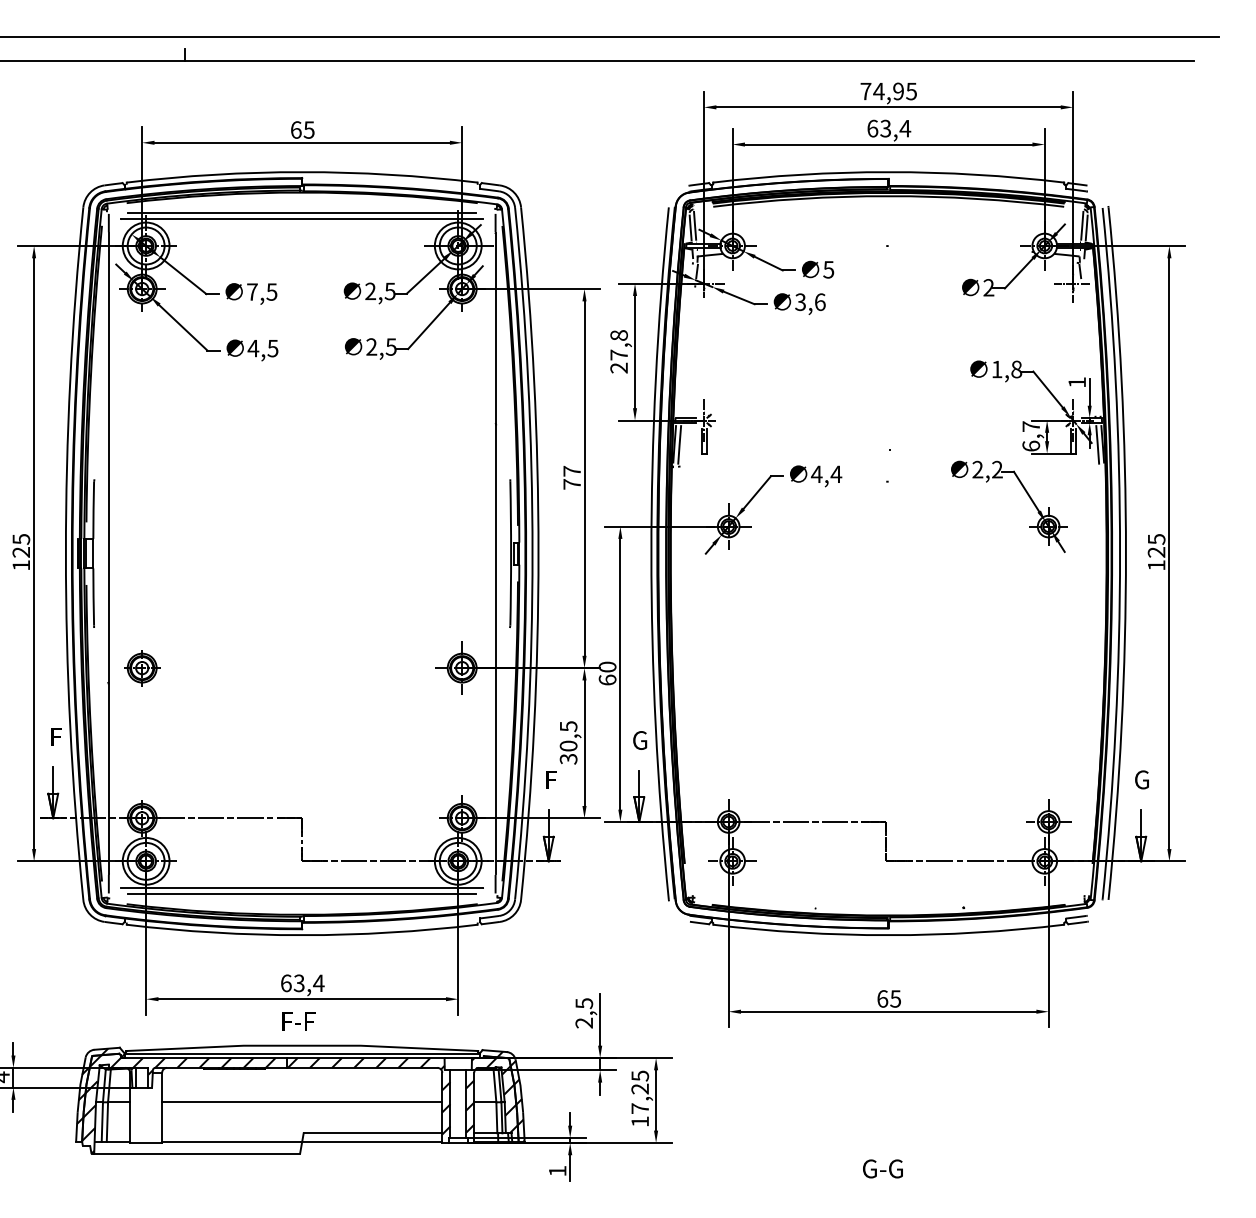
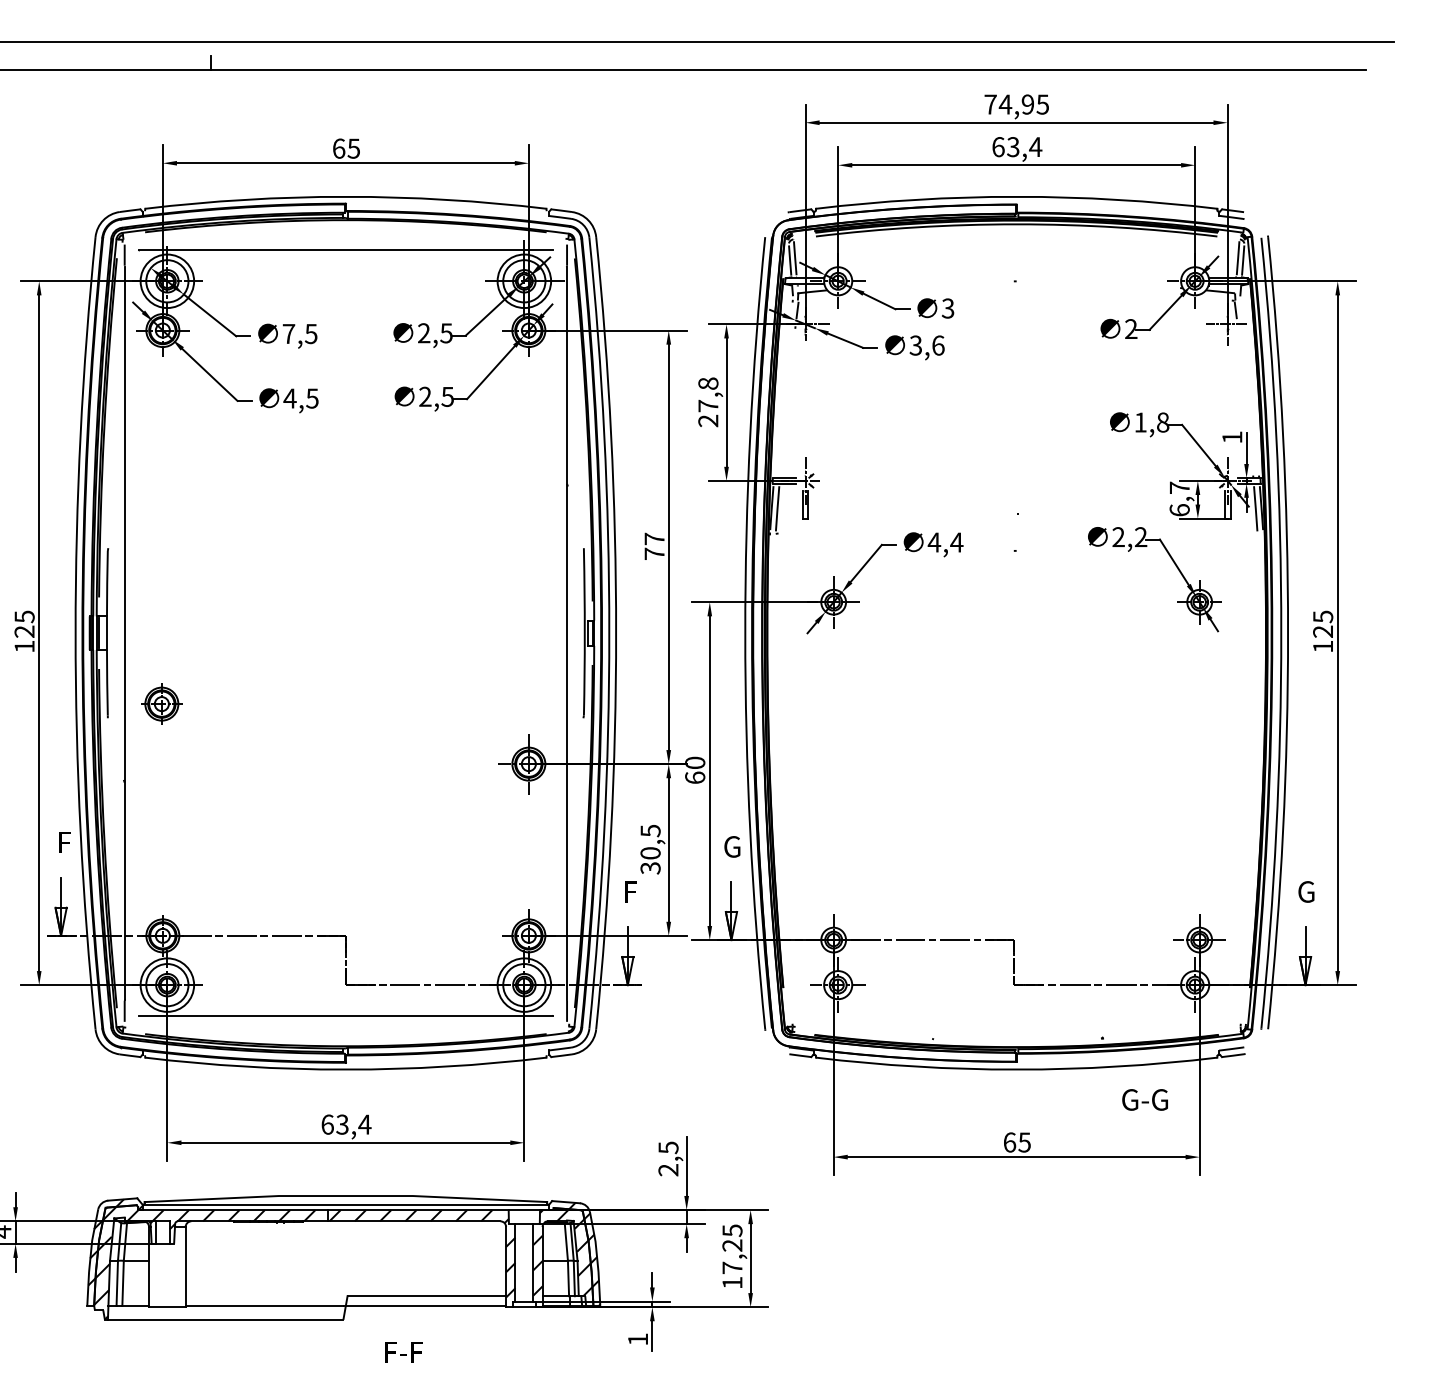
line: (301, 212) -> (345, 243), removed
text: (829, 269) -> (948, 308), 5 -> 3
part: (141, 667) -> (161, 703), moved
line: (301, 894) -> (345, 1023), removed
text: (298, 1021) -> (403, 1352), moved
line: (301, 1102) -> (345, 1260), removed
text: (882, 1168) -> (1144, 1099), moved

